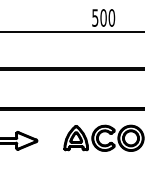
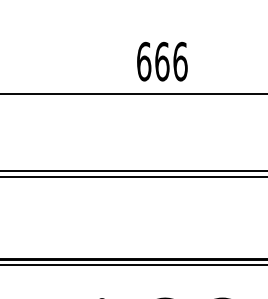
text: (103, 17) -> (162, 60), 500 -> 666

